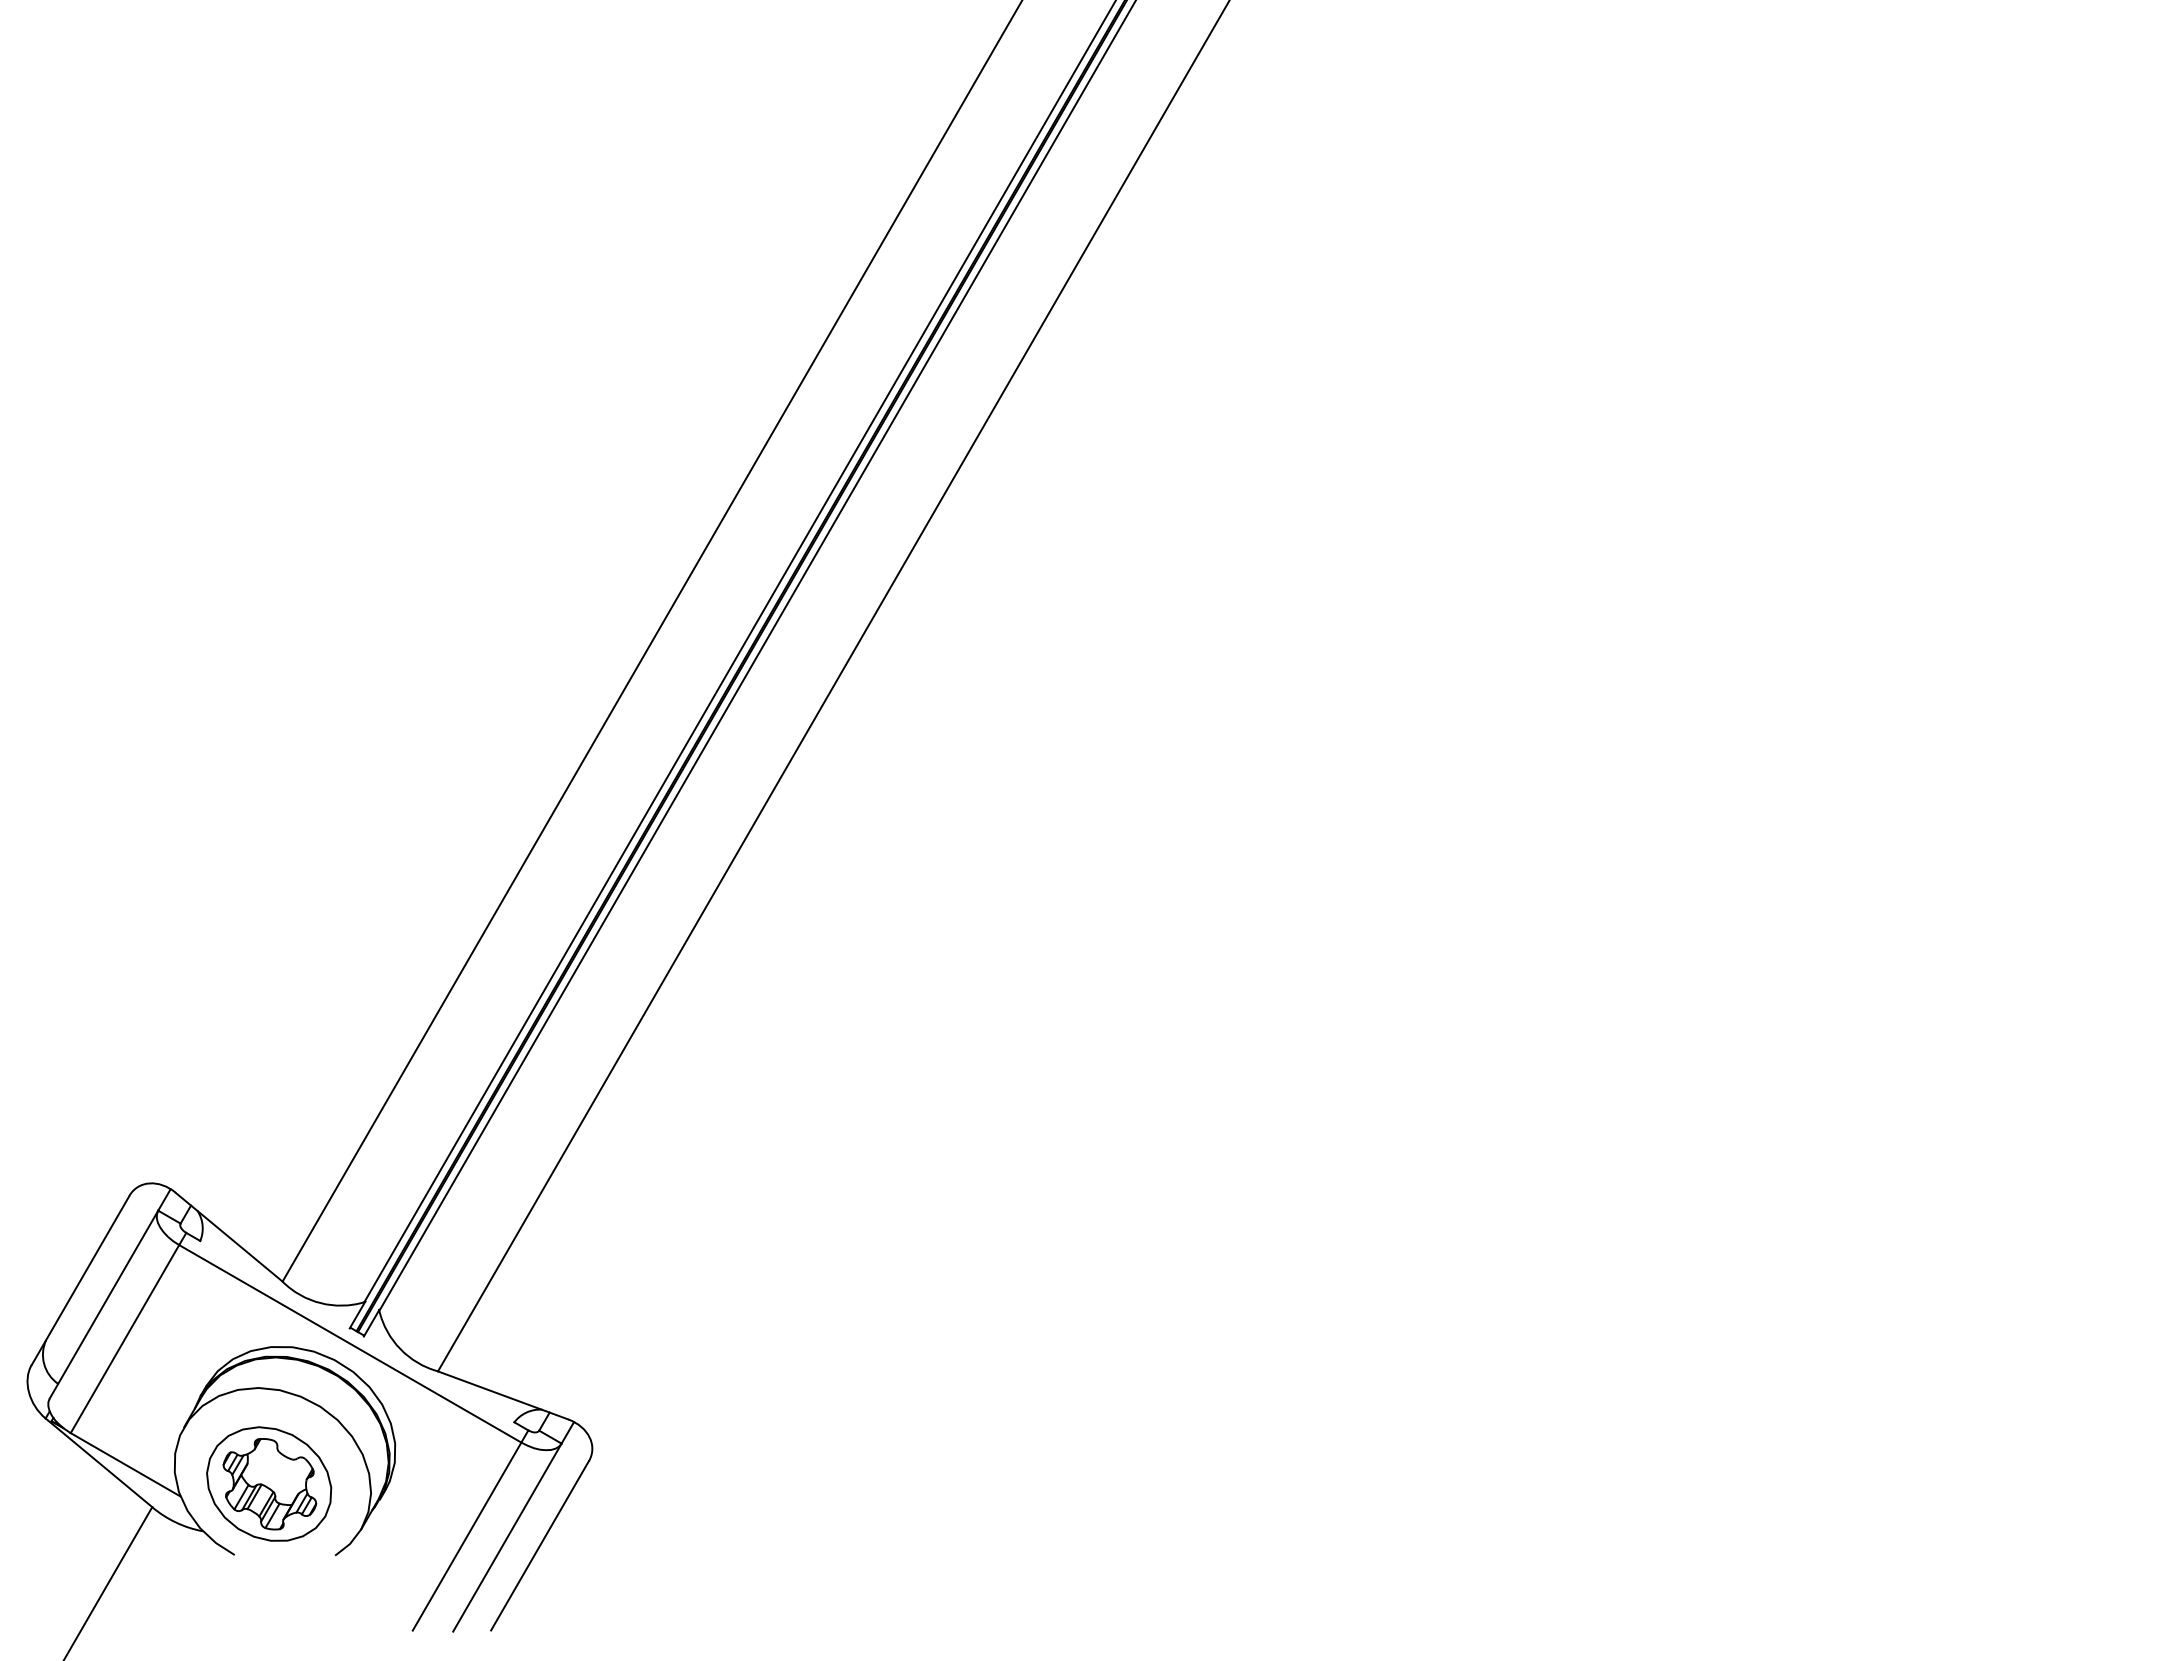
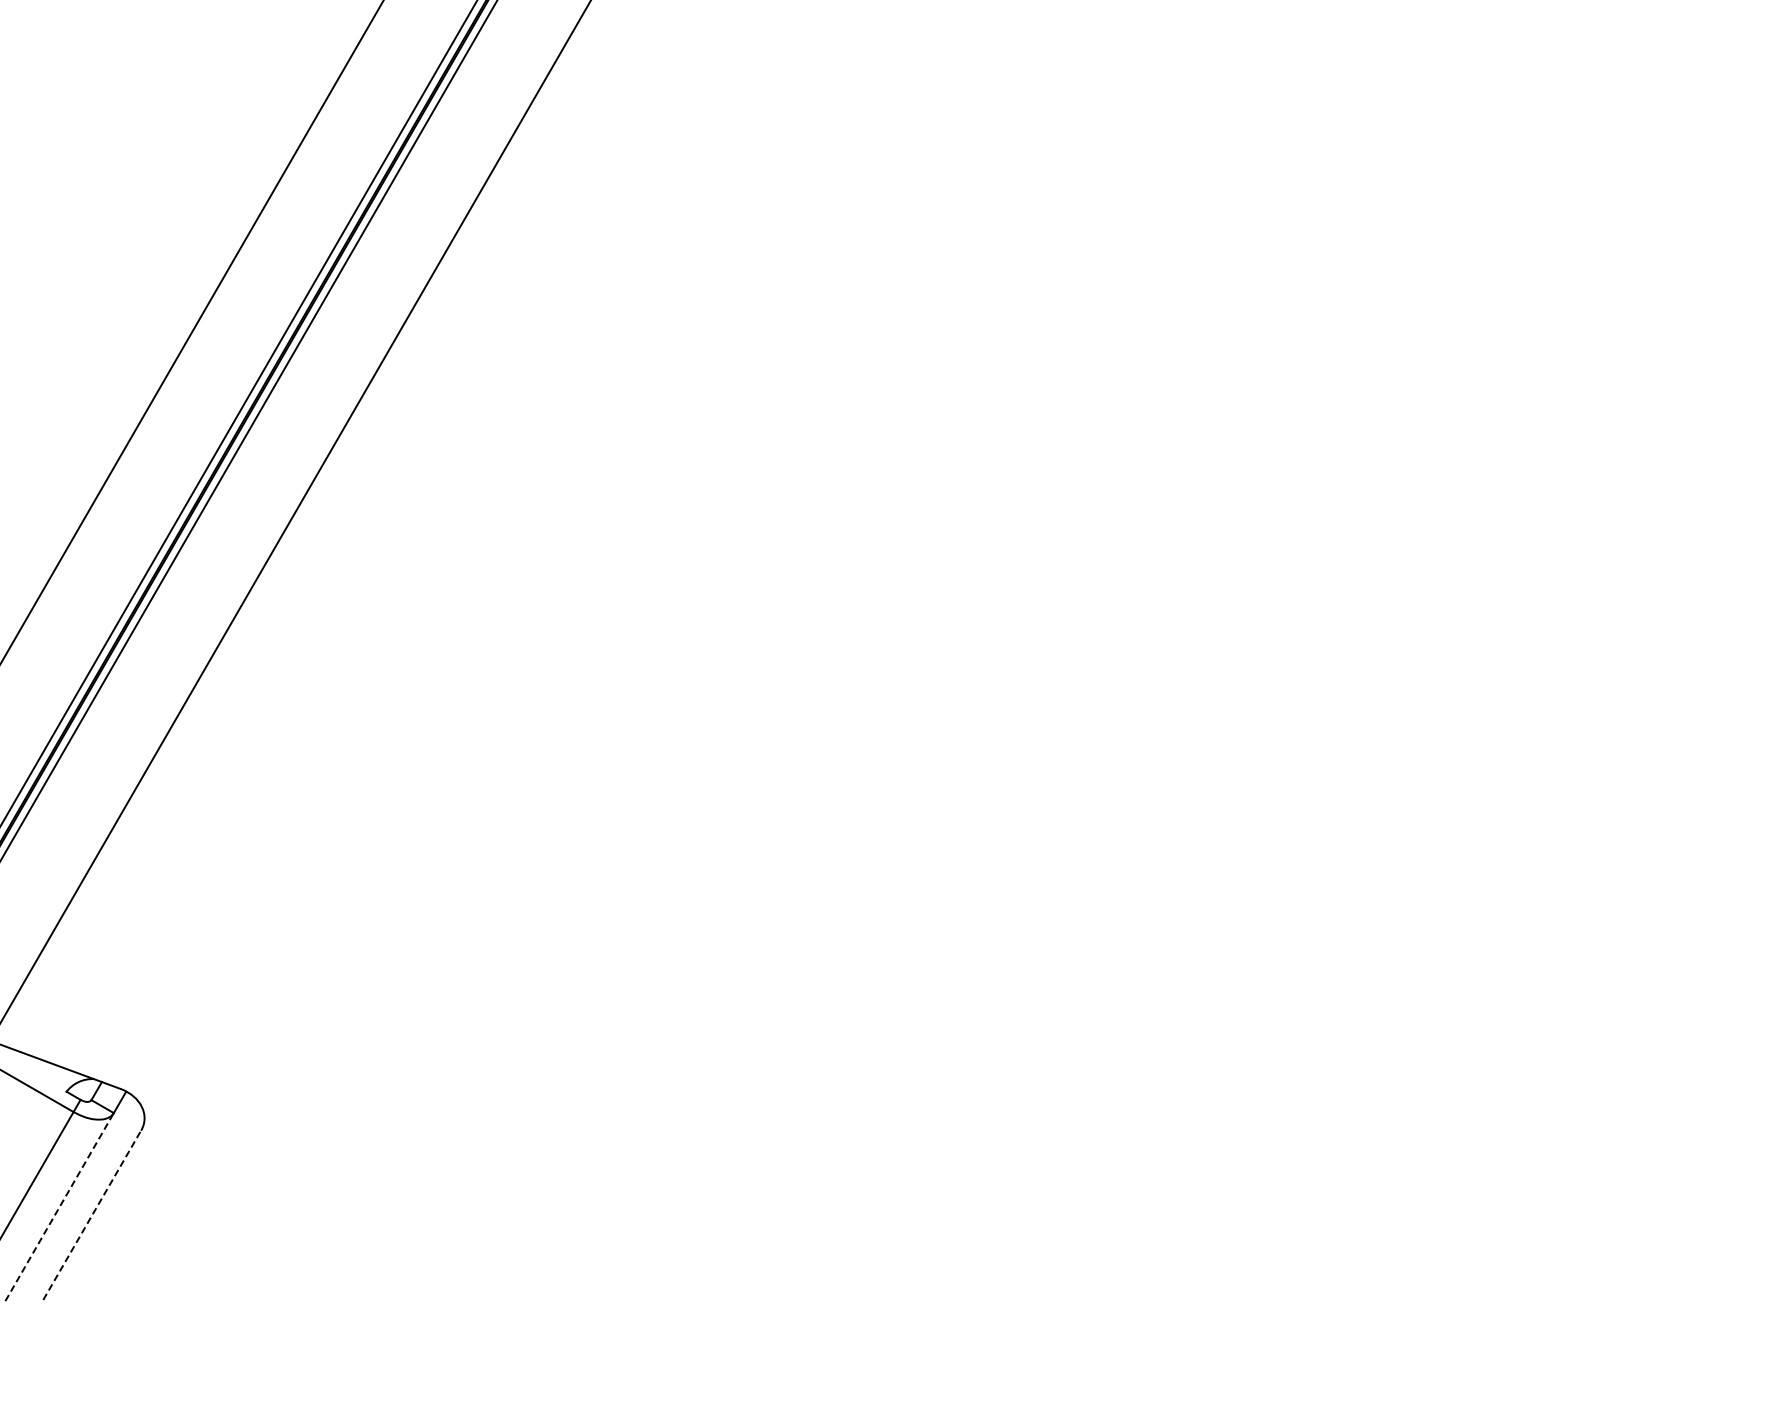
line: (507, 1537) -> (59, 1206), solid -> dashed
line: (539, 1545) -> (91, 1214), solid -> dashed

